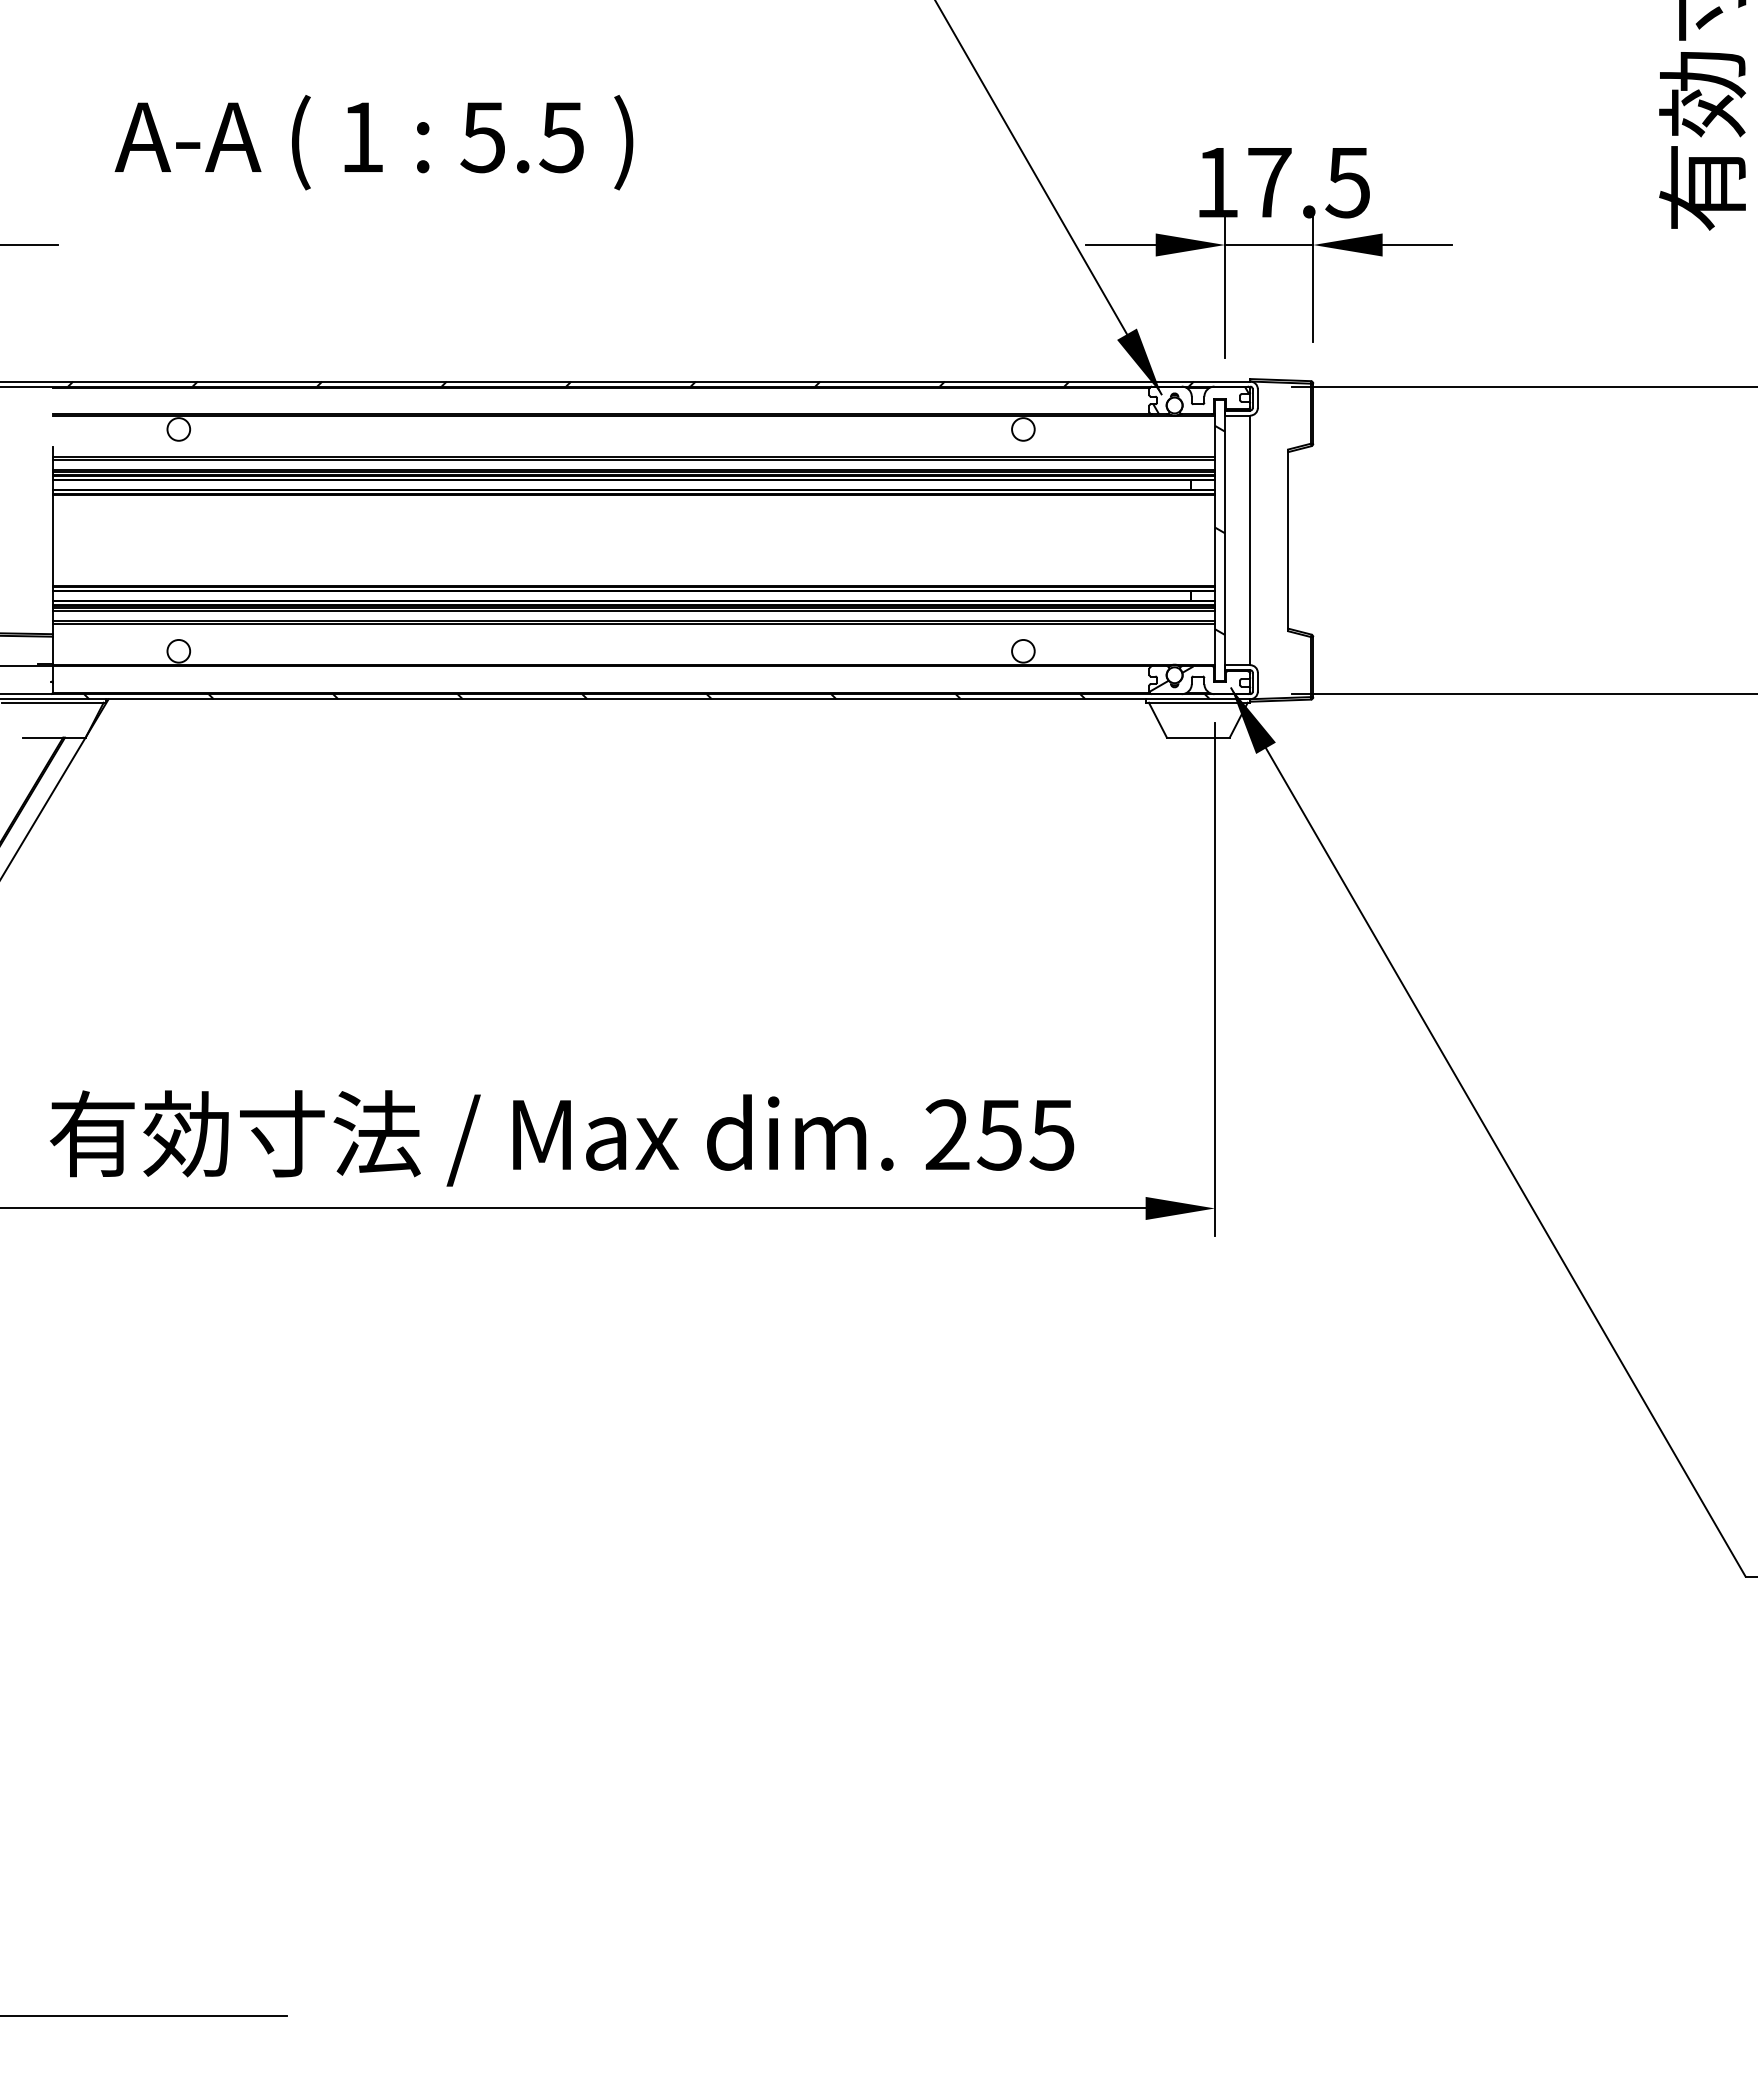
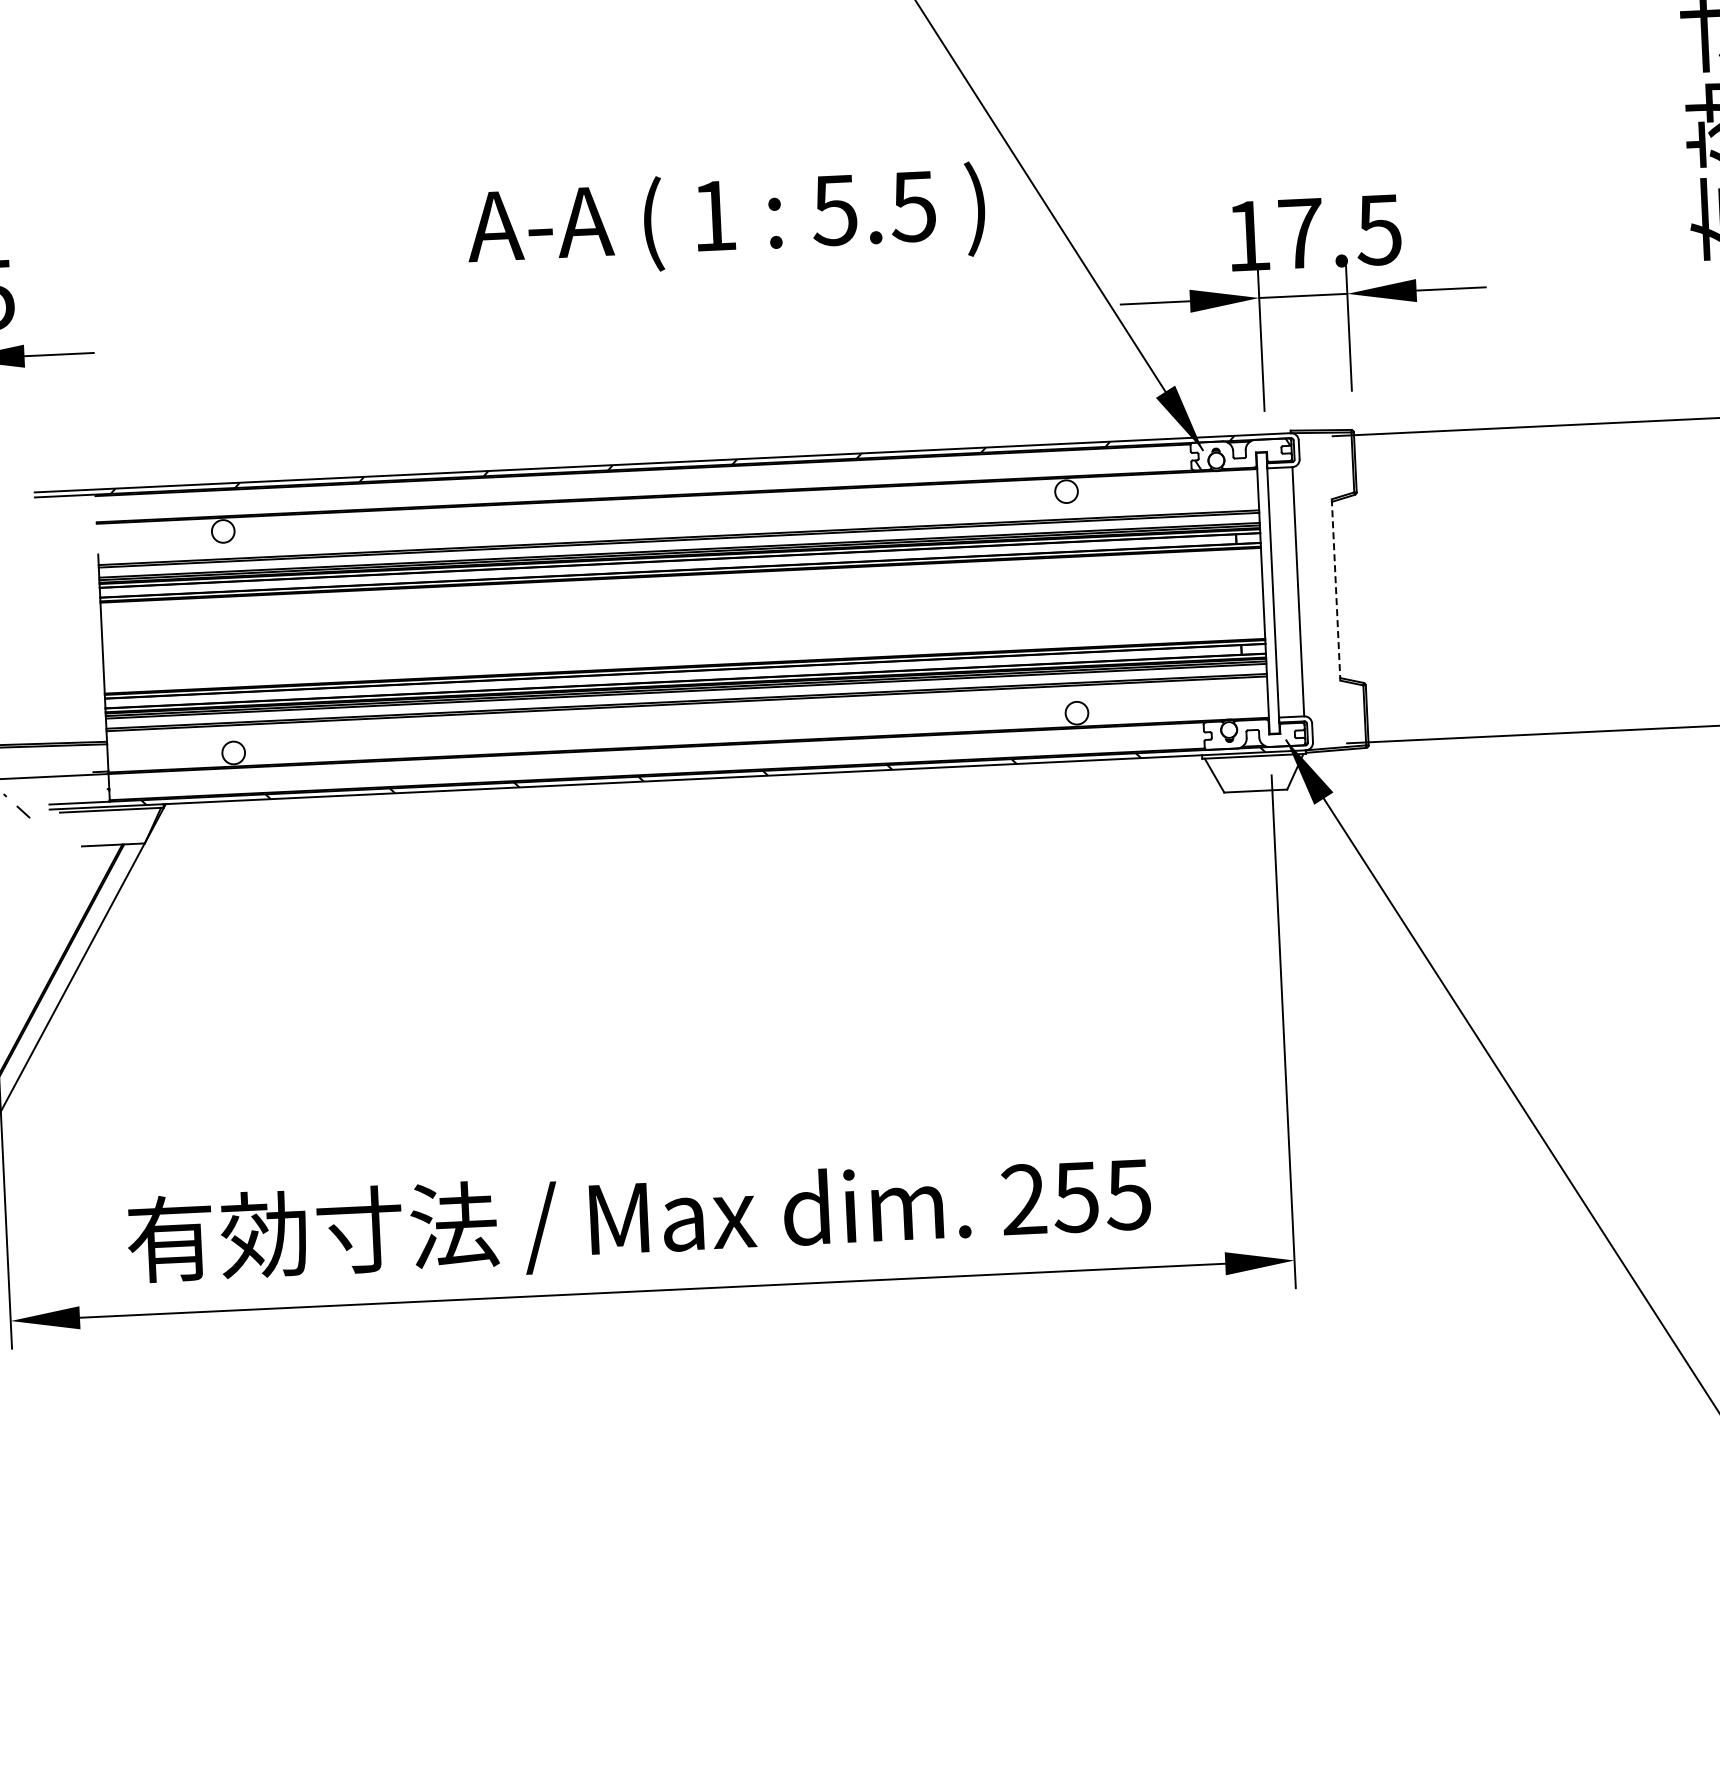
text: (373, 142) -> (725, 220), moved
hatch: (1219, 530) -> (1267, 583), removed
line: (1288, 540) -> (1336, 590), solid -> dashed
hatch: (1171, 678) -> (1226, 733), removed

